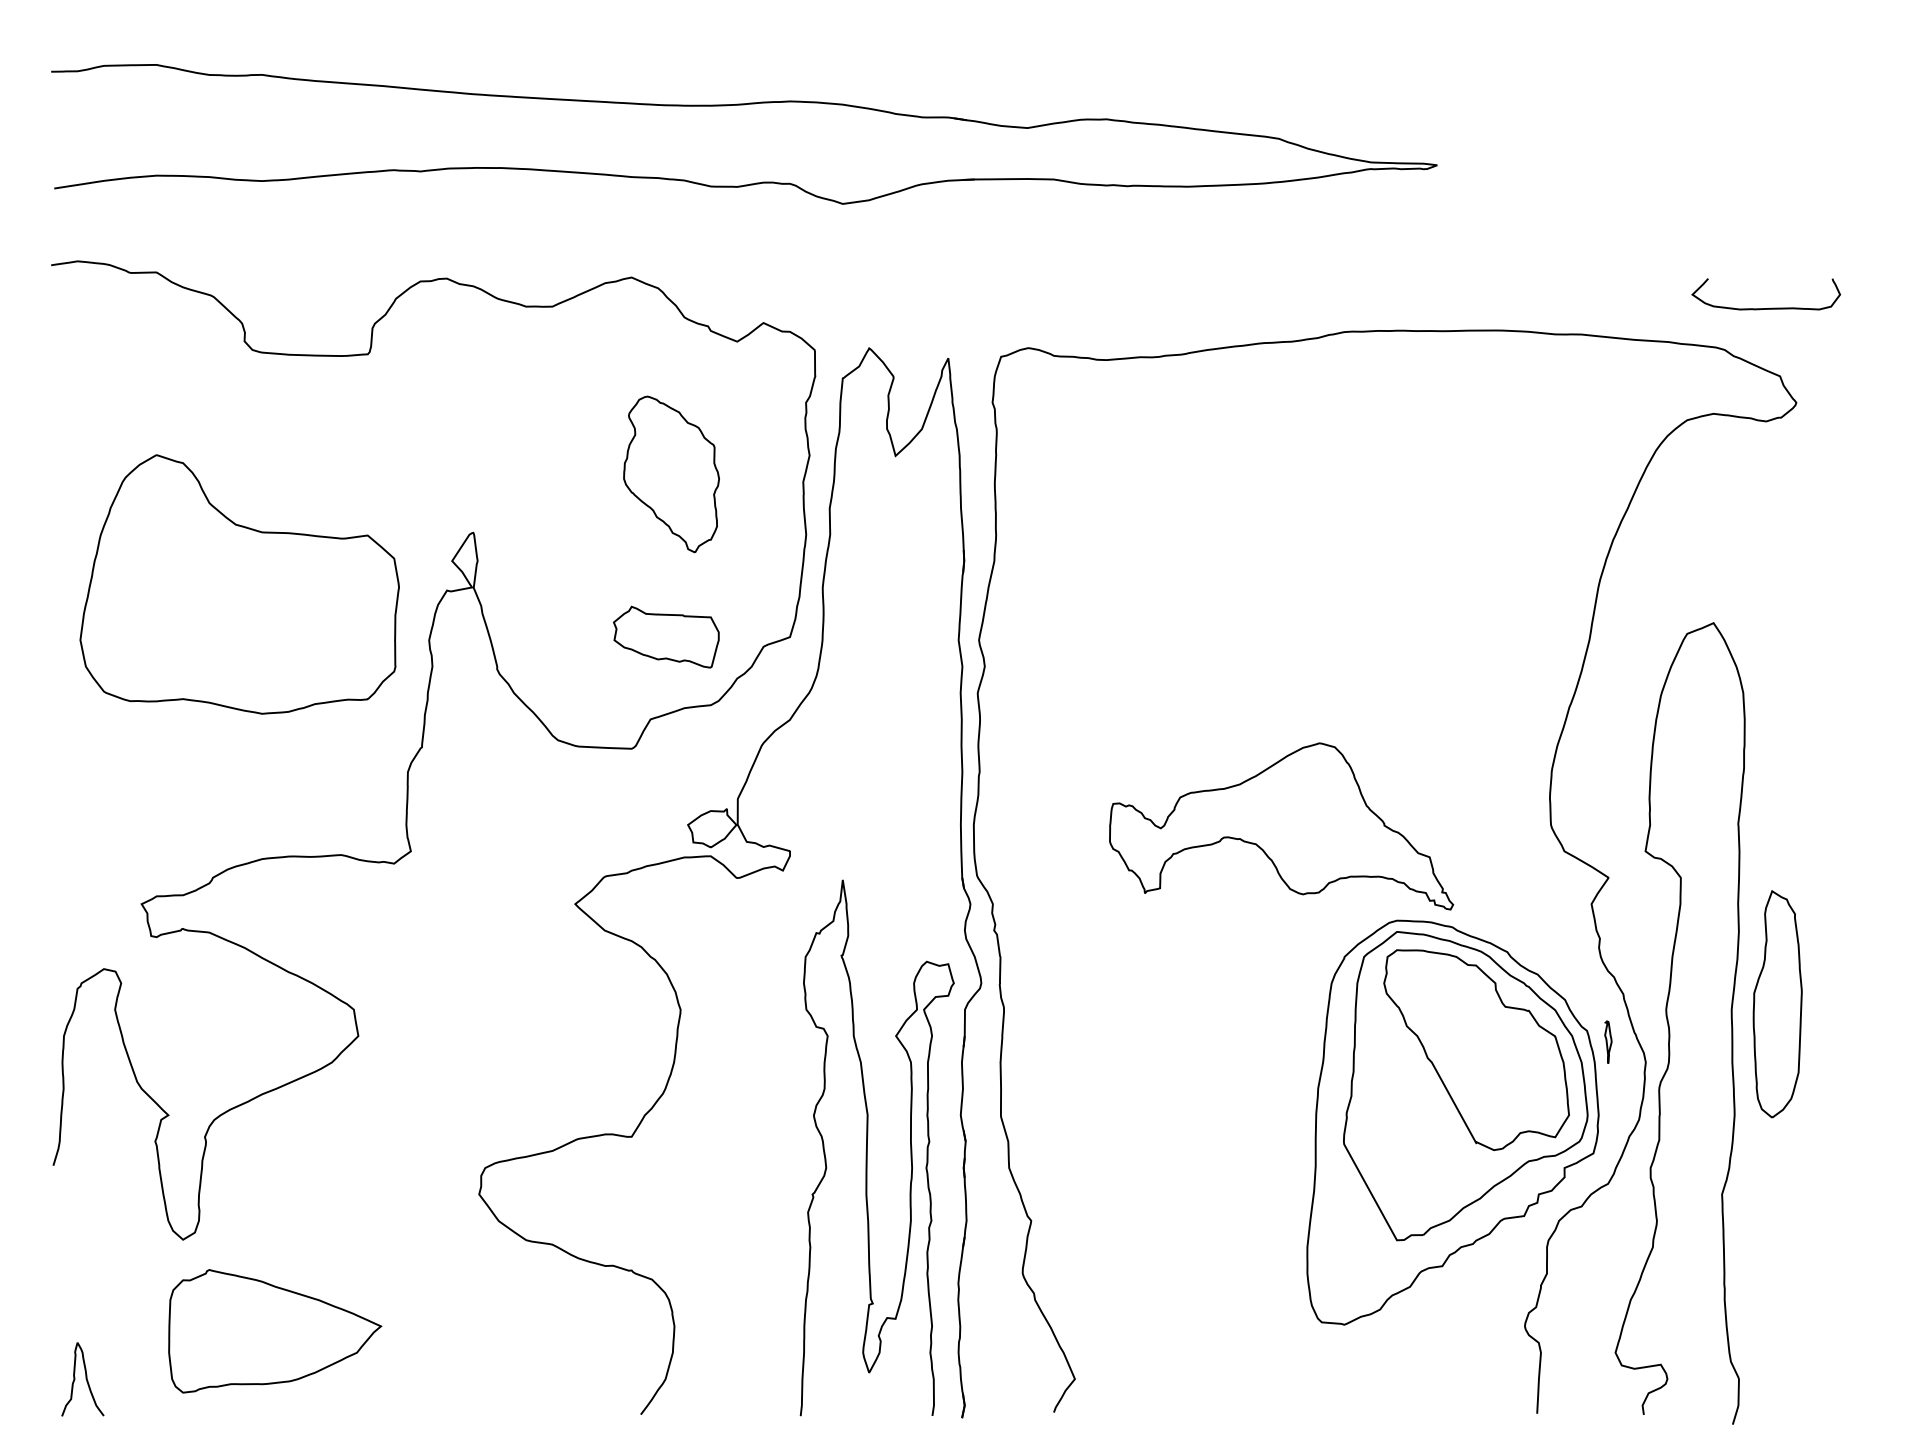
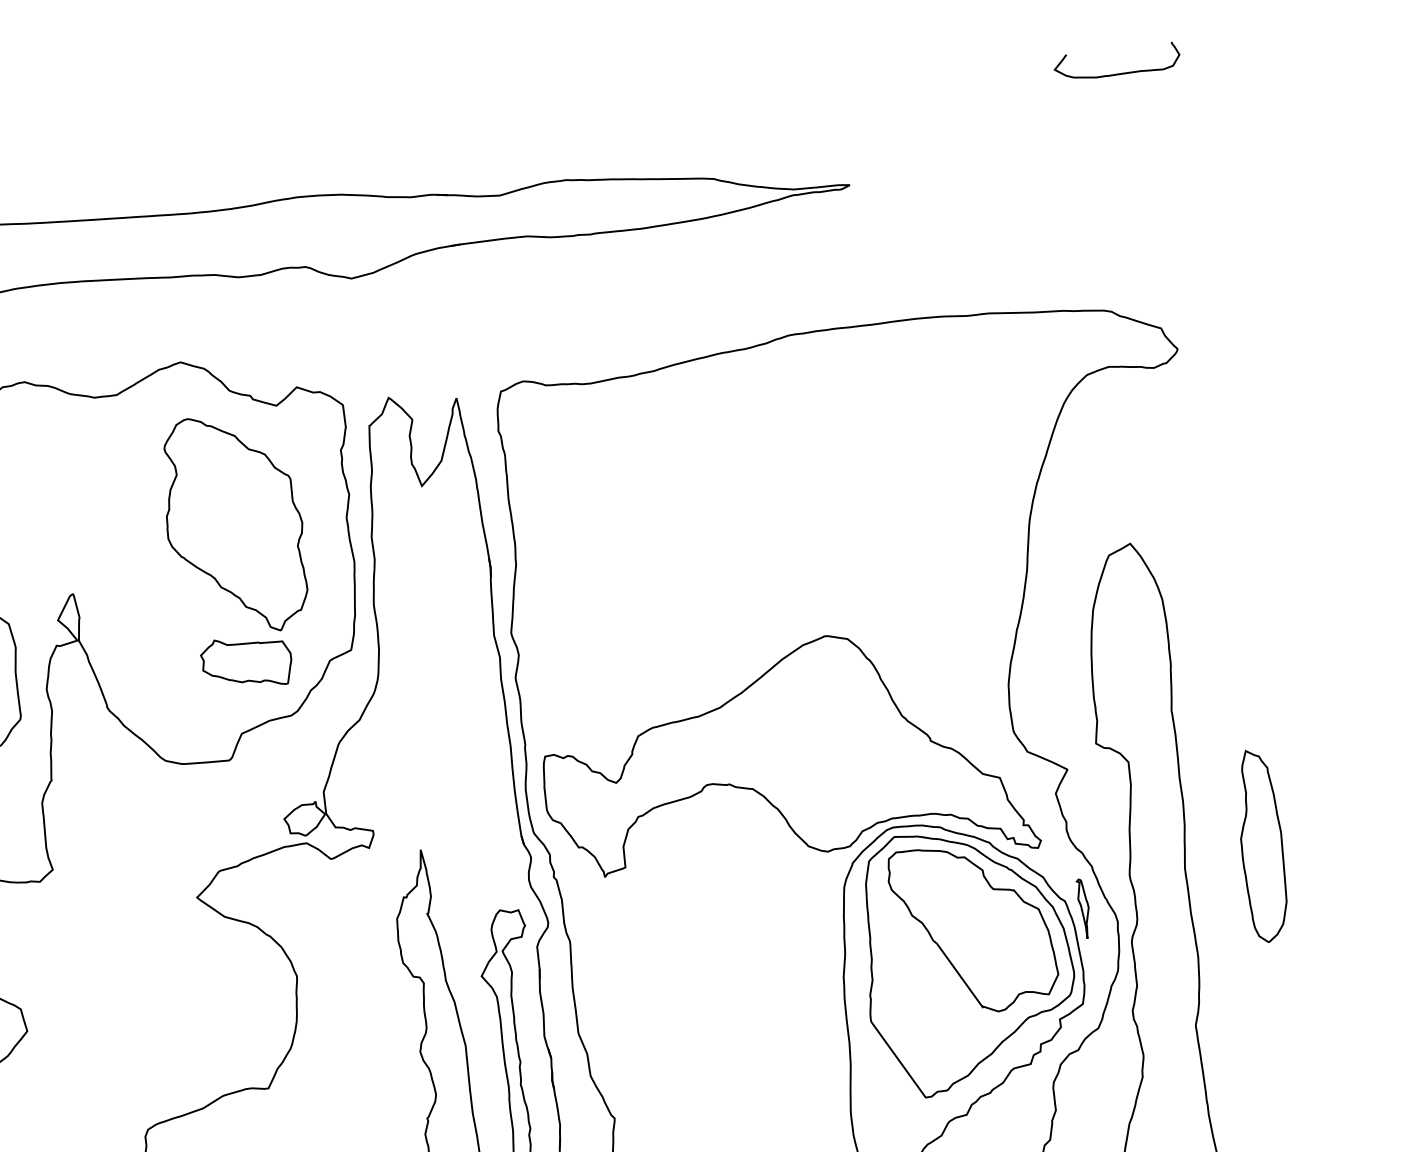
curve: (1770, 307) -> (1121, 72), moved
part: (671, 474) -> (234, 524), size x1.67
part: (1281, 826) -> (785, 759), size x1.67
part: (1777, 1004) -> (1261, 846), moved
part: (1608, 1041) -> (1084, 907), size x1.67

